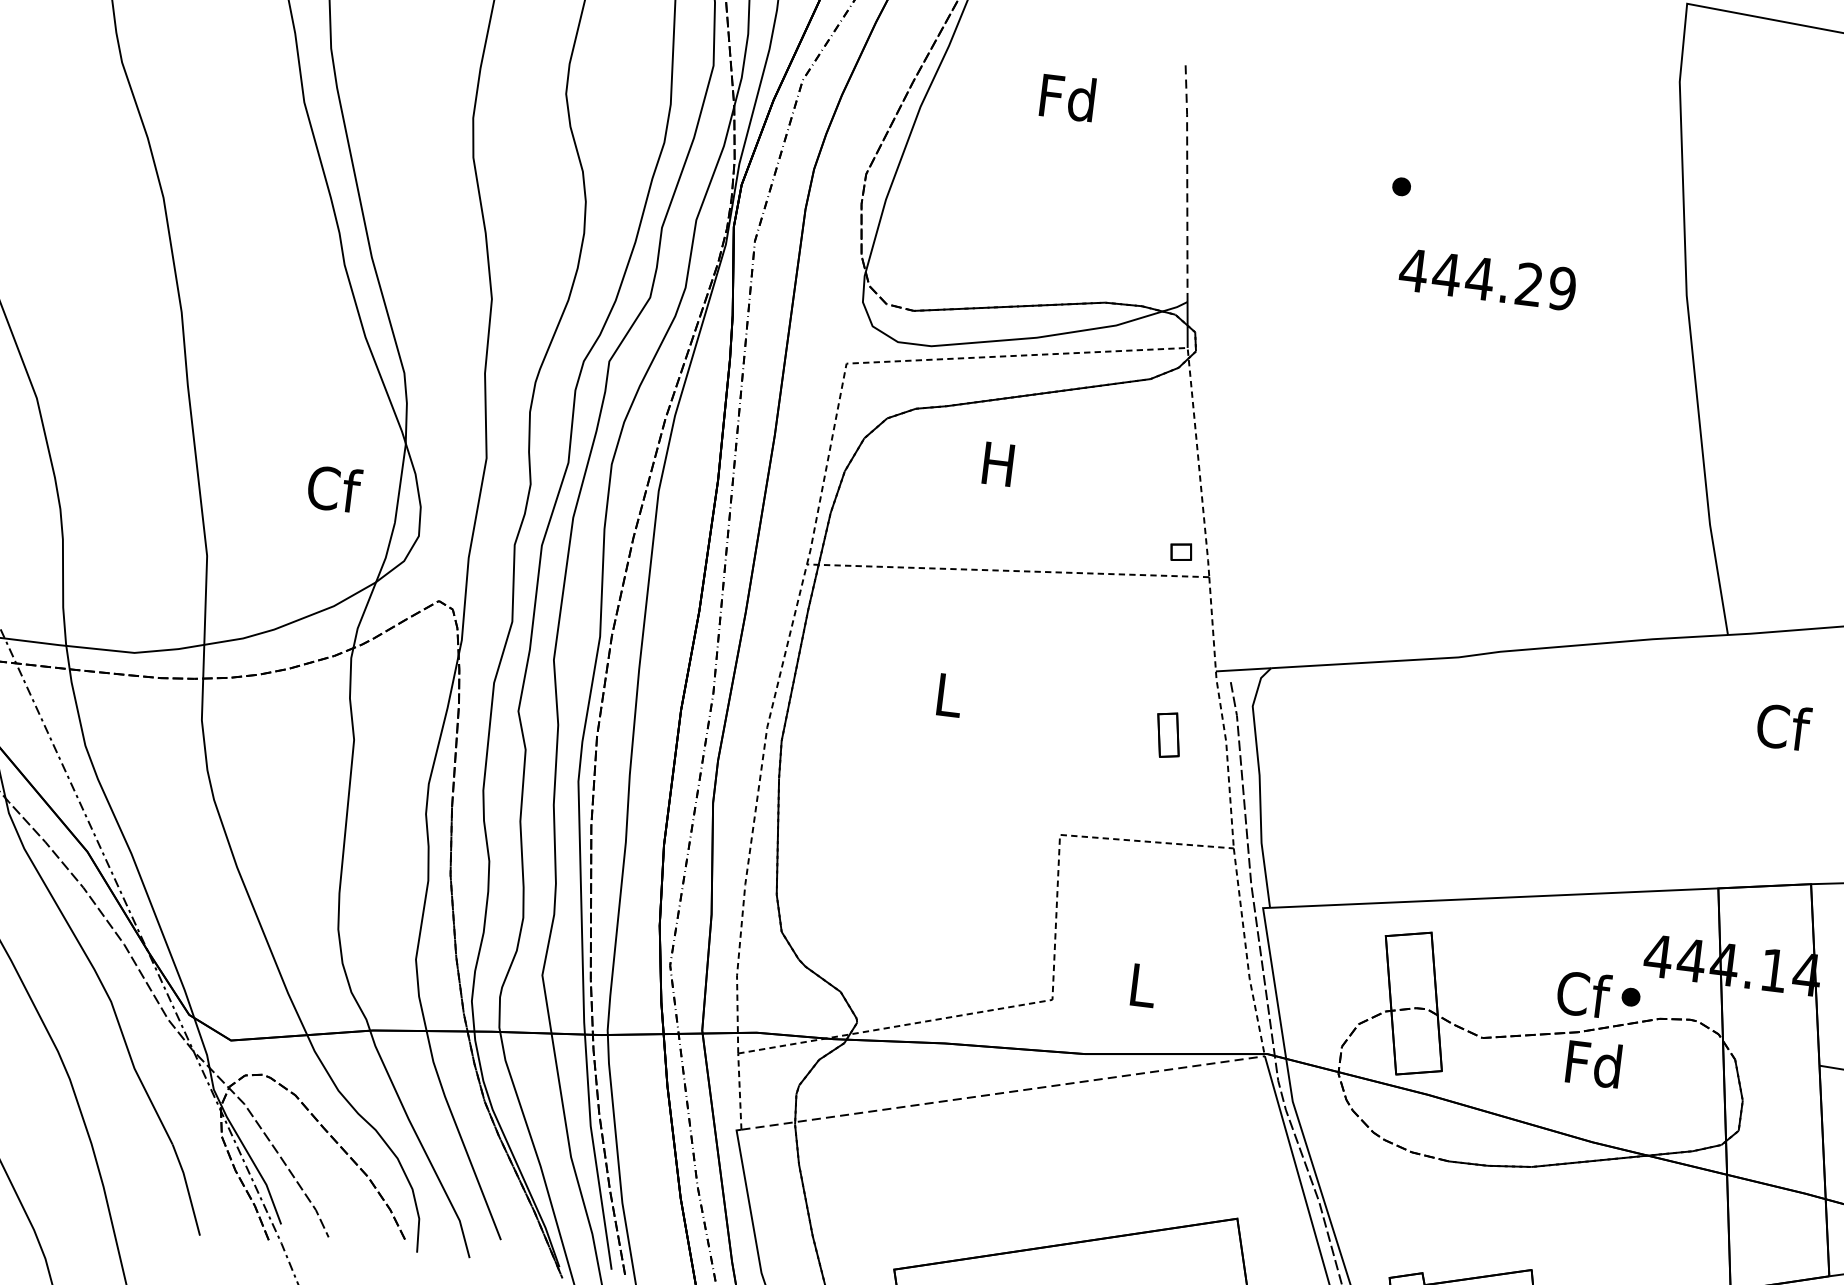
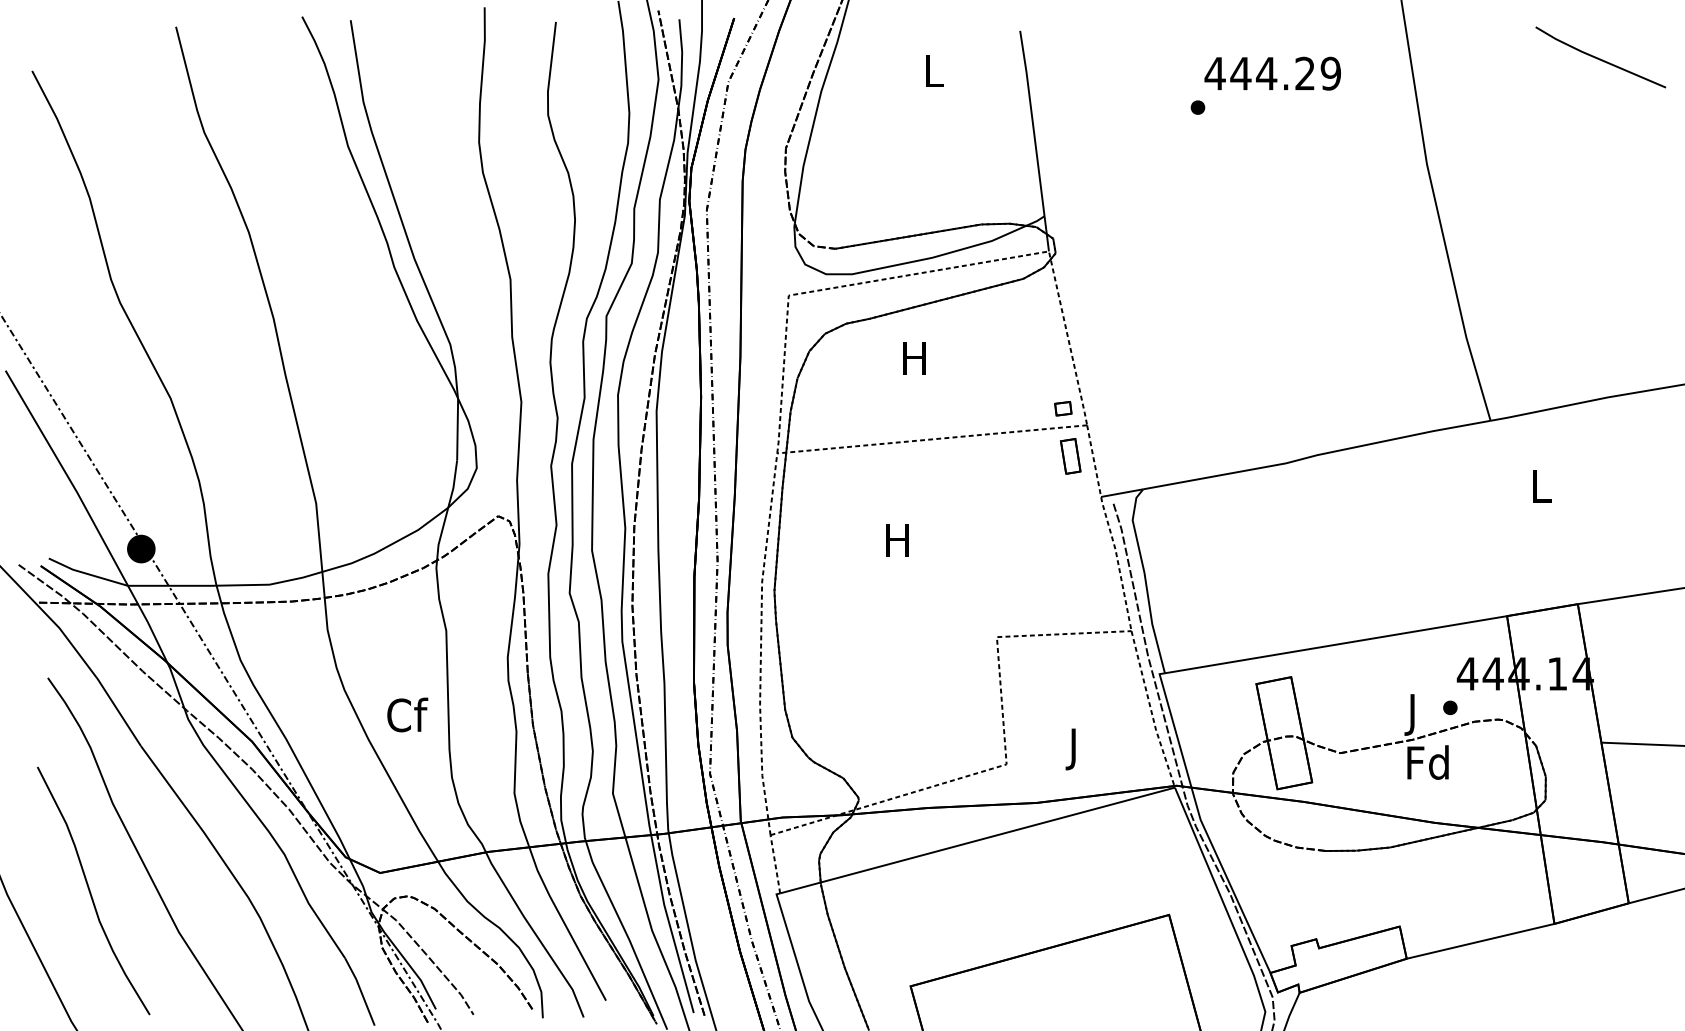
text: (1066, 97) -> (932, 70), Fd -> L
line: (1186, 179) -> (1032, 122), dashed -> solid
text: (1487, 279) -> (1272, 73), moved
text: (334, 488) -> (407, 714), moved
text: (947, 695) -> (897, 540), L -> H
text: (1783, 726) -> (1541, 485), Cf -> L
part: (1168, 735) -> (1070, 456), moved
text: (1141, 991) -> (1074, 749), L -> J
text: (1582, 998) -> (1413, 713), Cf -> J
line: (1004, 1093) -> (978, 840), dashed -> solid

